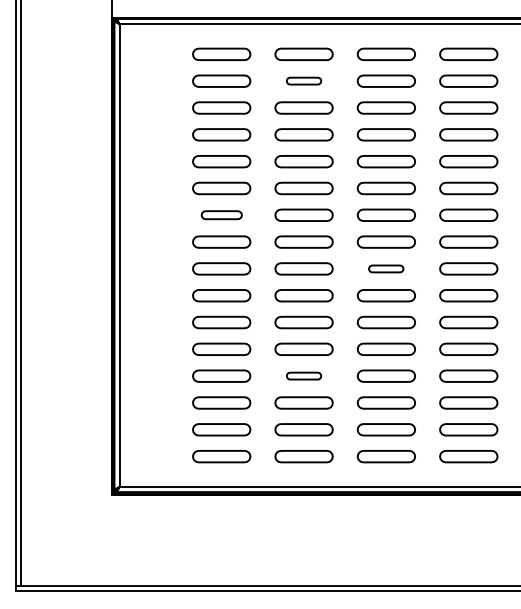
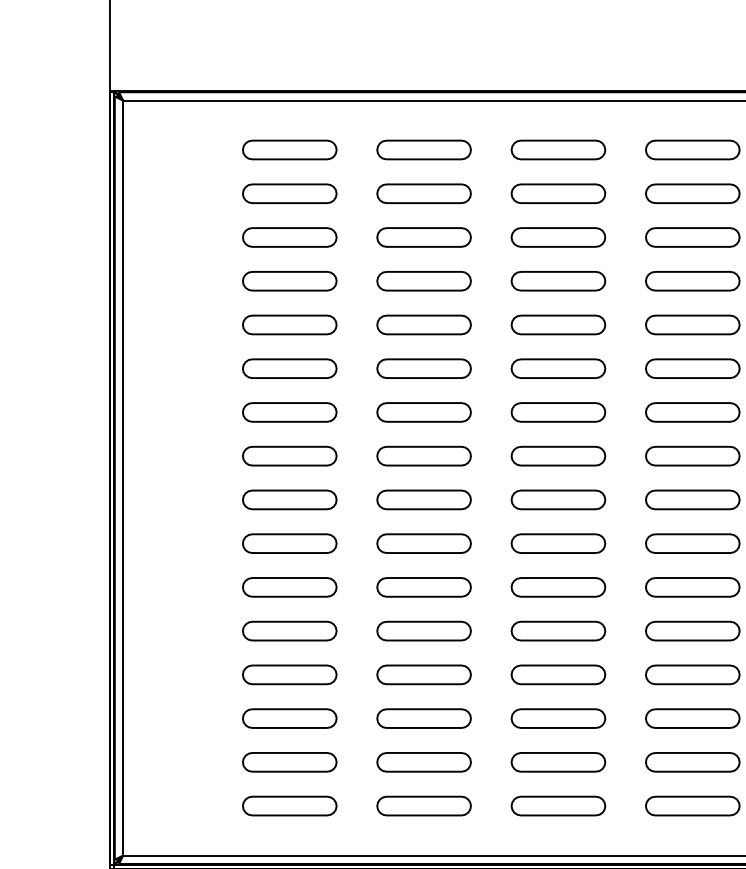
part: (303, 80) -> (423, 192), size x1.67
part: (221, 214) -> (289, 411), size x1.43
part: (385, 268) -> (556, 499), size x1.67
part: (303, 375) -> (423, 673), size x1.67

